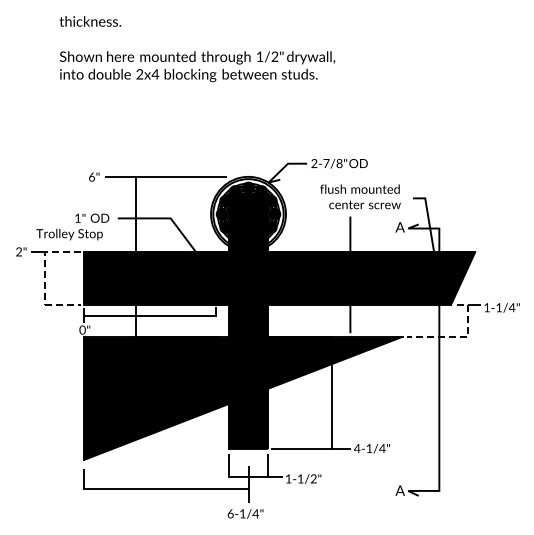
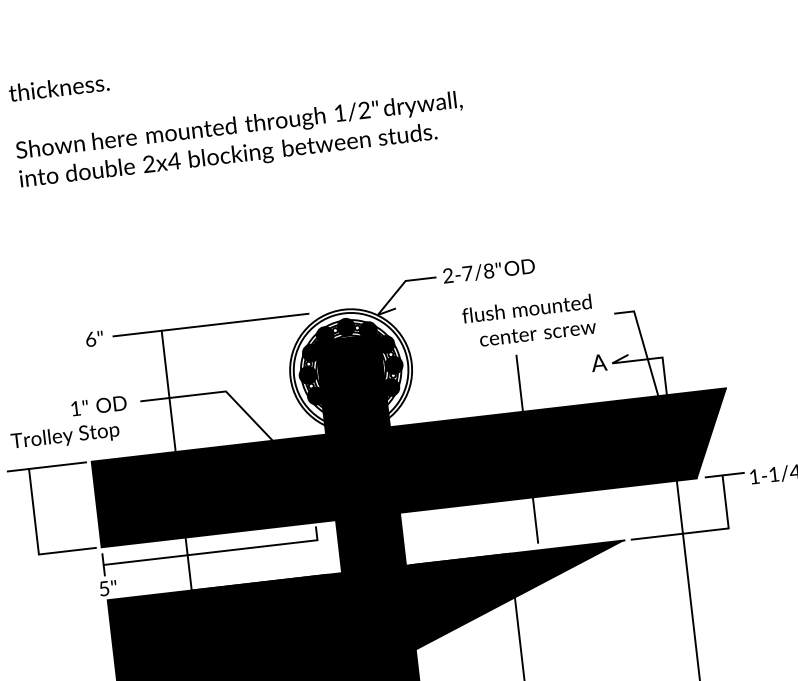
line: (45, 278) -> (34, 512), dashed -> solid
text: (82, 329) -> (104, 587), 0" -> 5"
line: (459, 337) -> (715, 530), dashed -> solid

